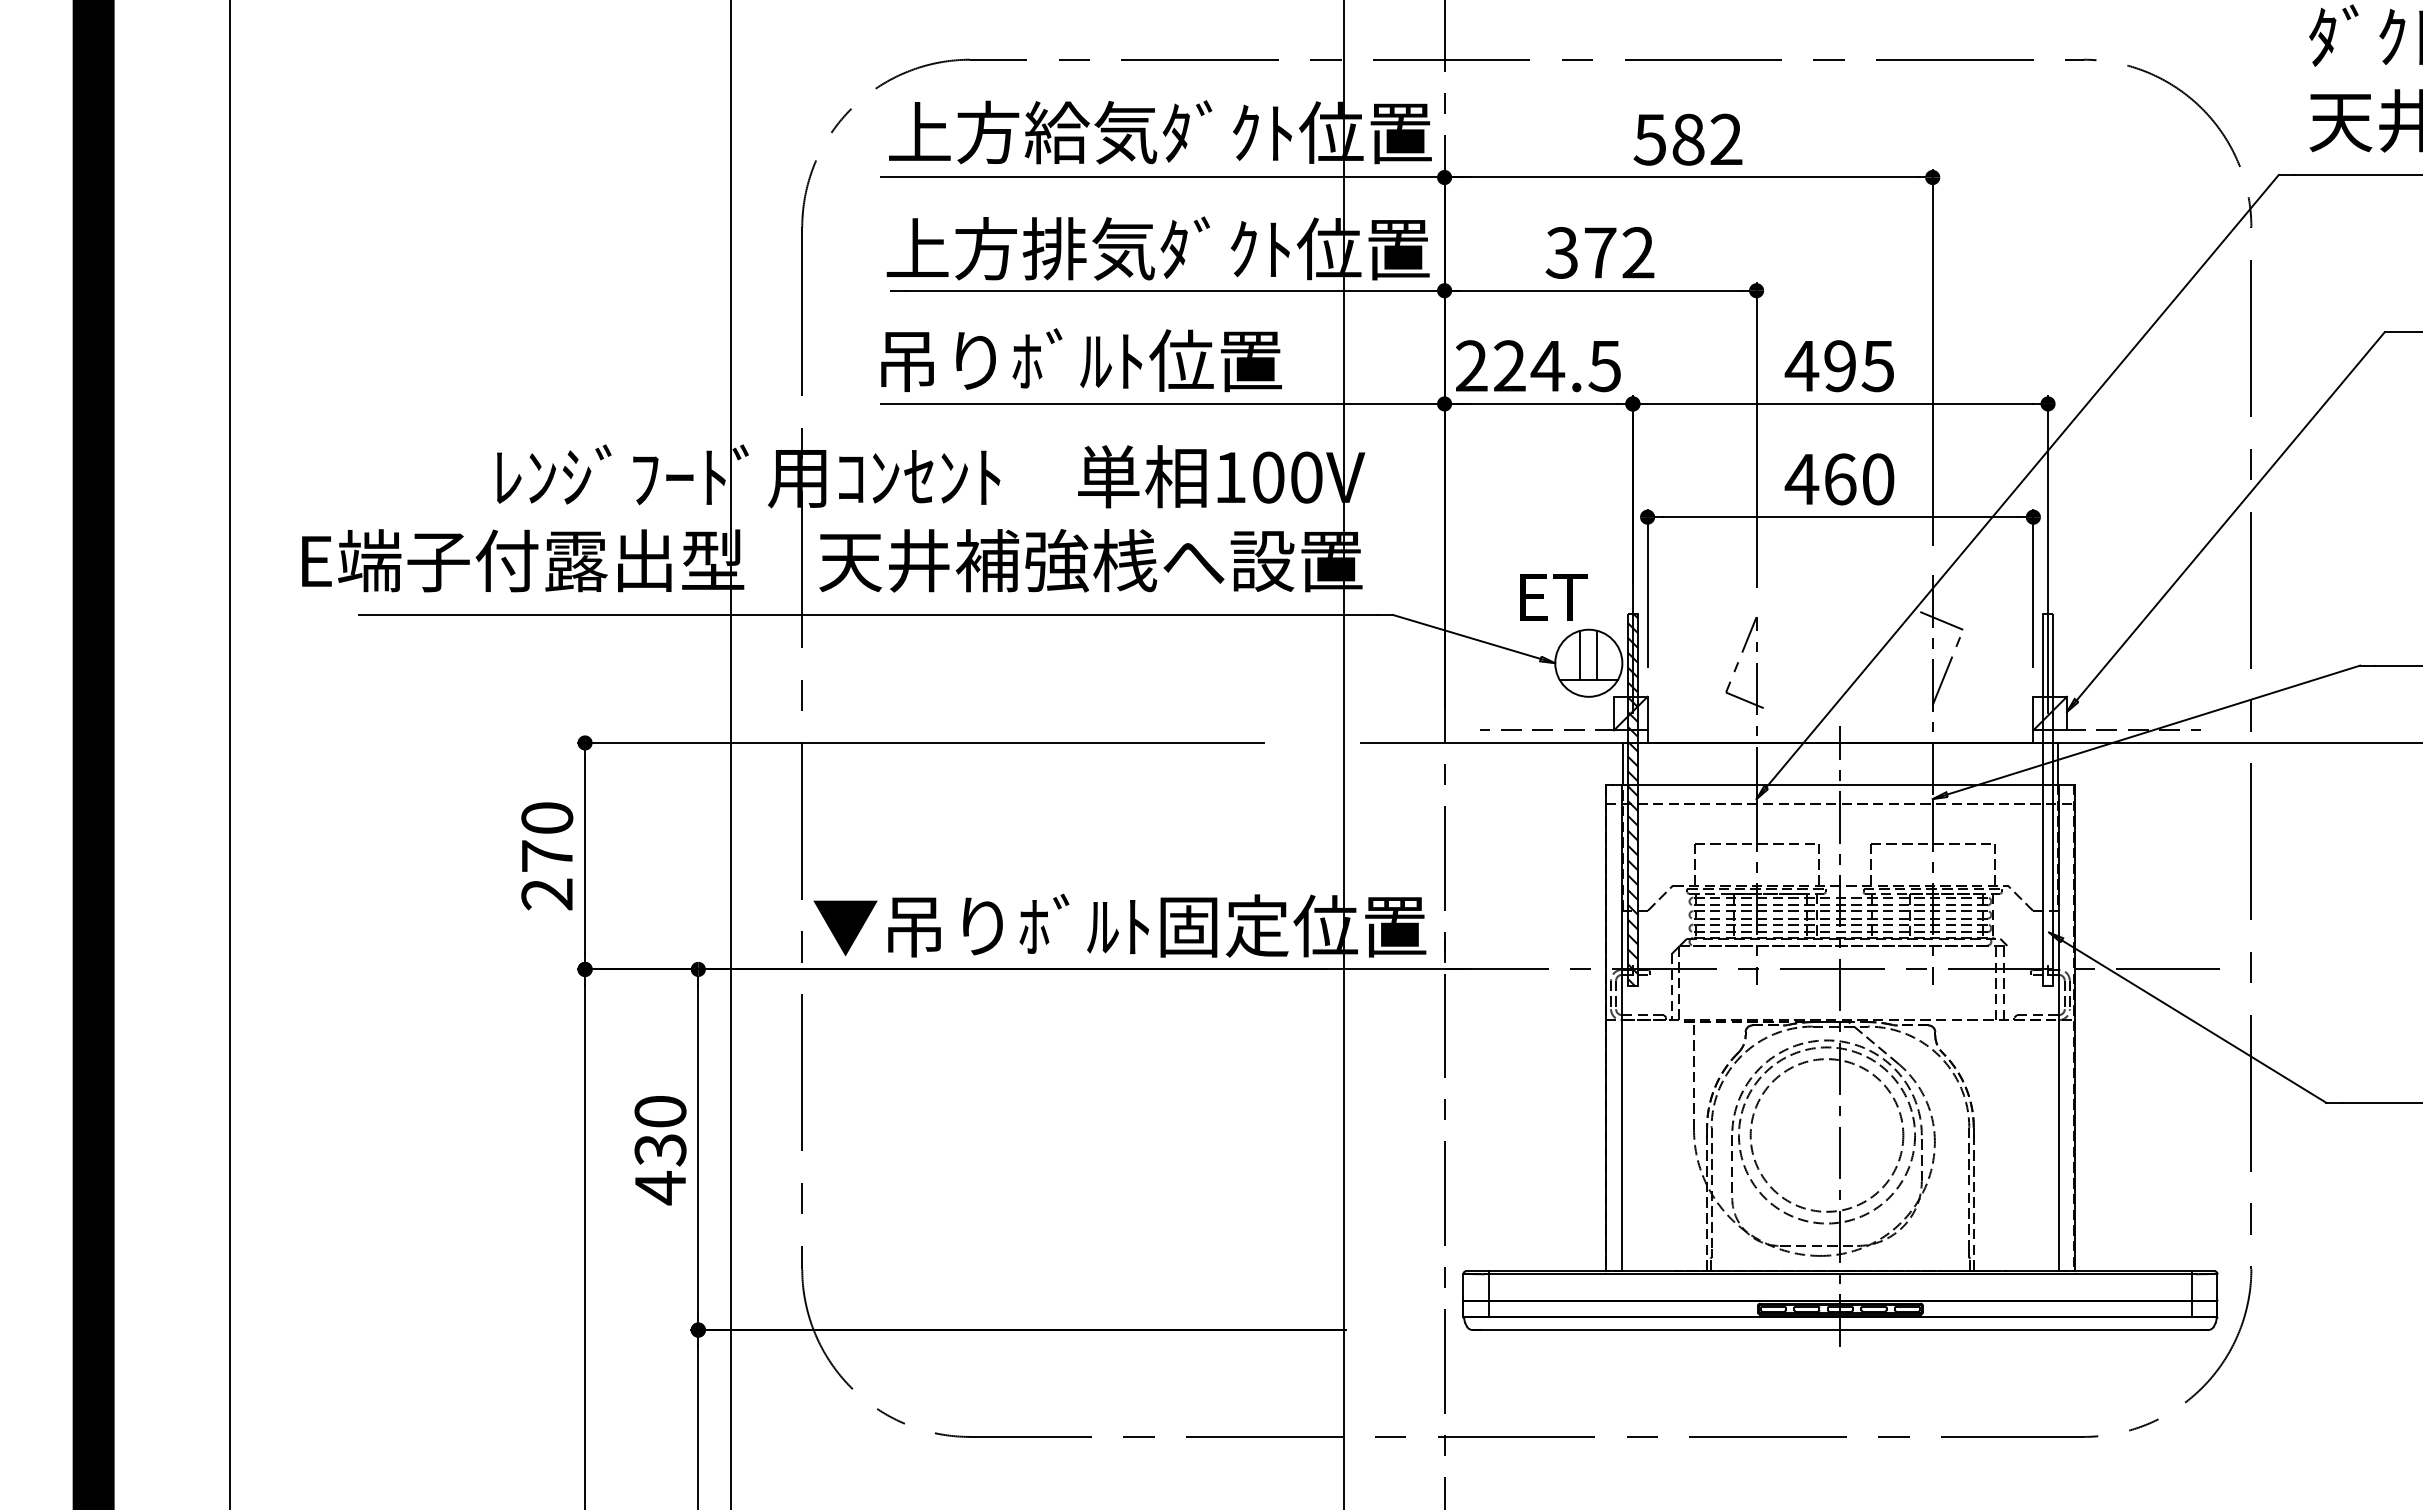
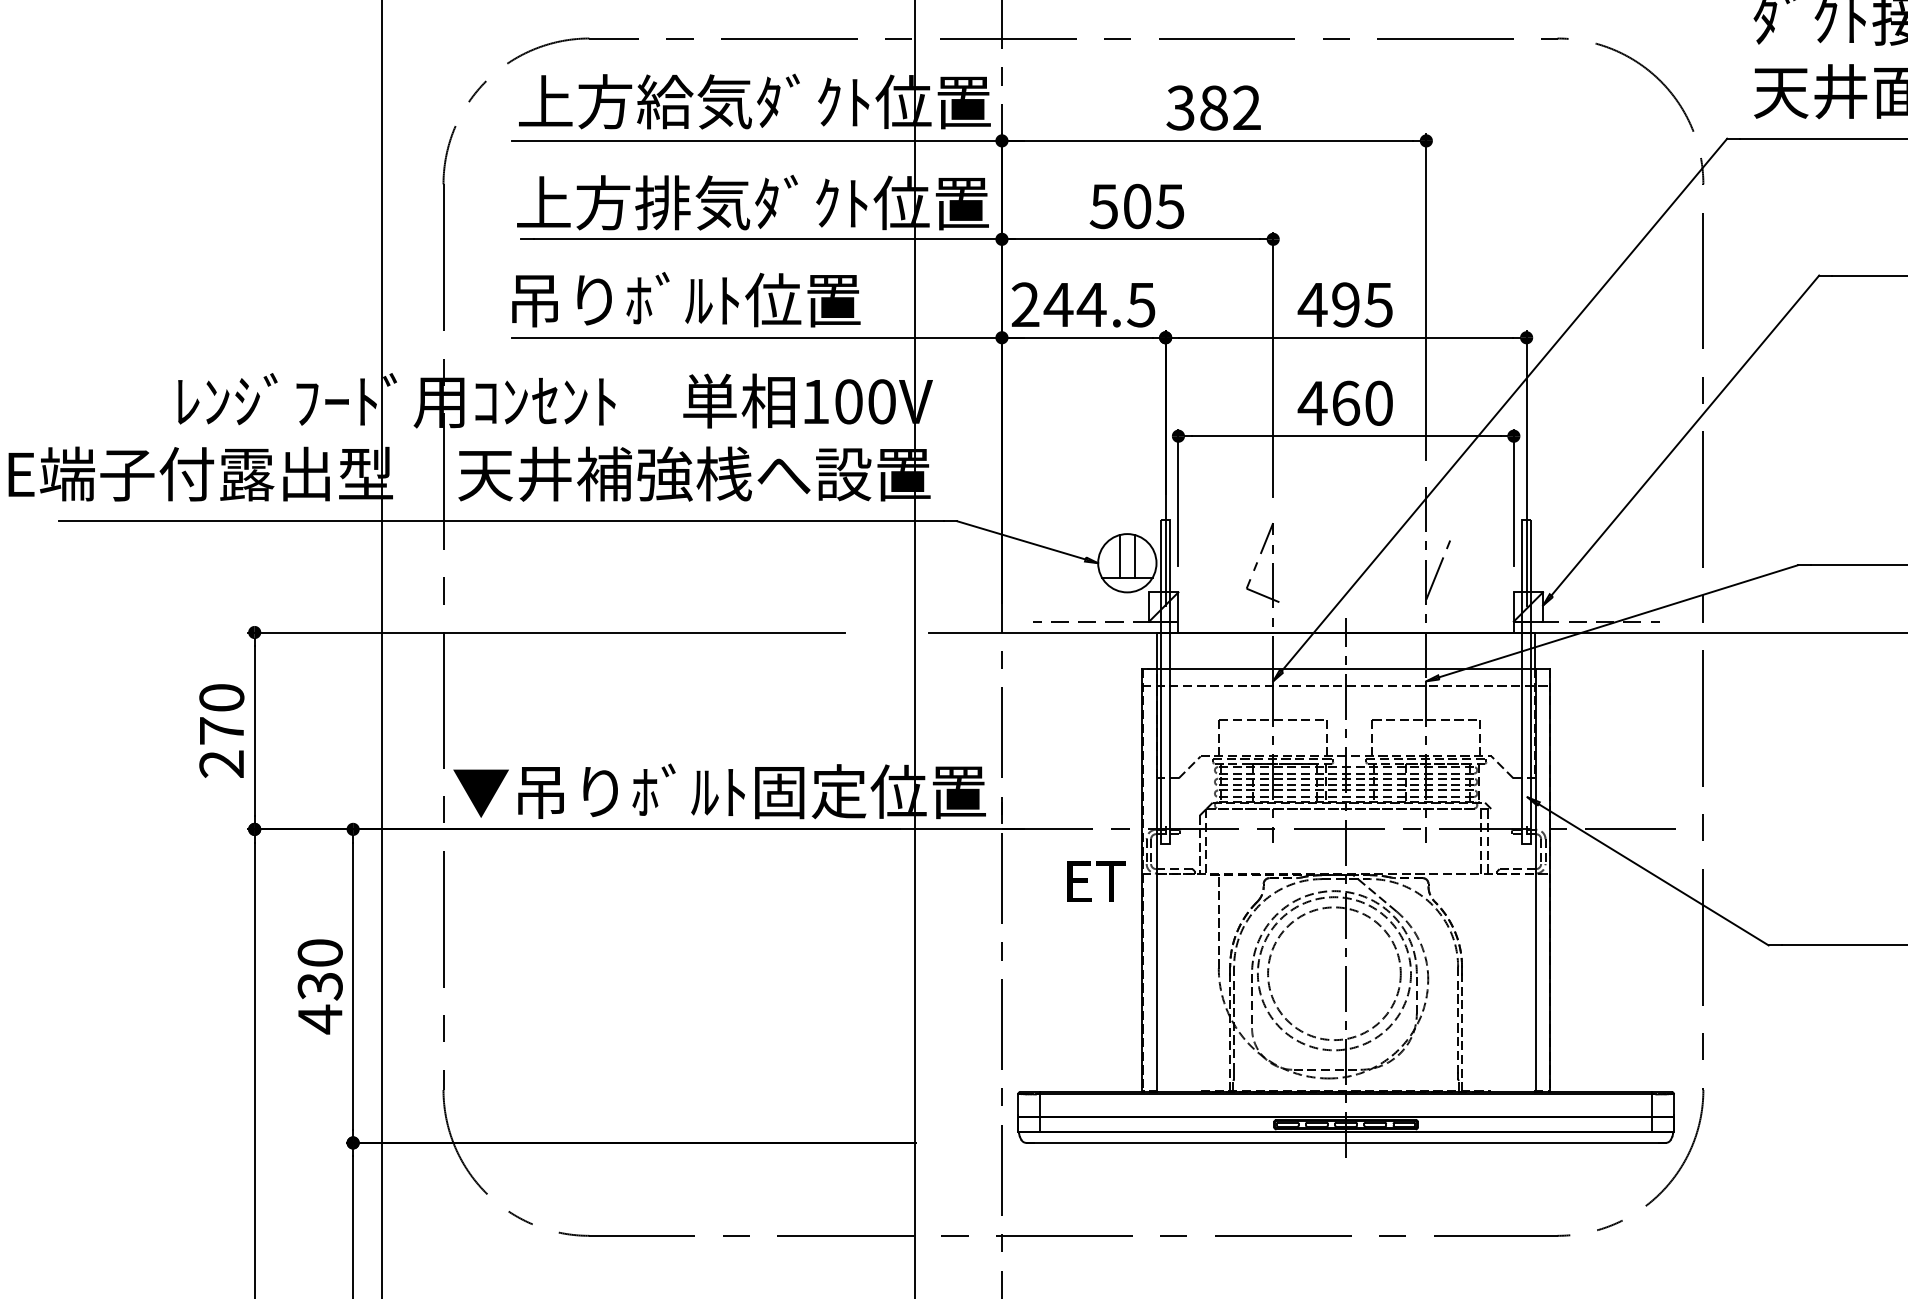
text: (1649, 139) -> (1180, 107), 582 -> 382
text: (1599, 252) -> (1136, 206), 372 -> 505
text: (1509, 365) -> (1058, 304), 224.5 -> 244.5
text: (1553, 597) -> (1096, 881), moved
line: (1941, 620) -> (1433, 526), removed
hatch: (1632, 800) -> (1165, 682), removed

